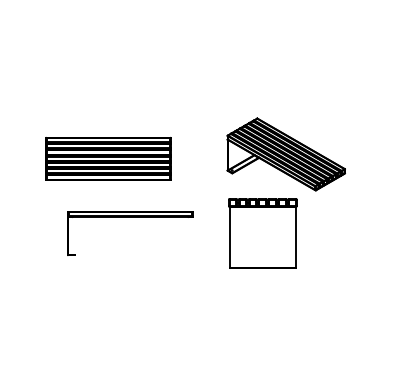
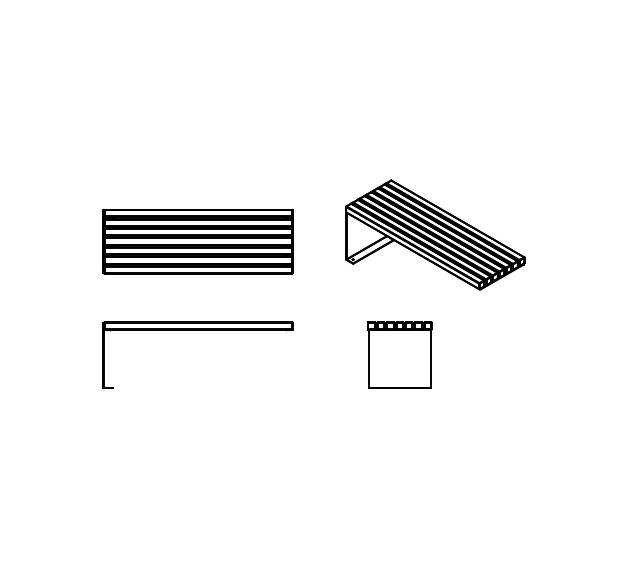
part: (108, 158) -> (198, 241), moved
part: (262, 233) -> (399, 355), size x0.62

